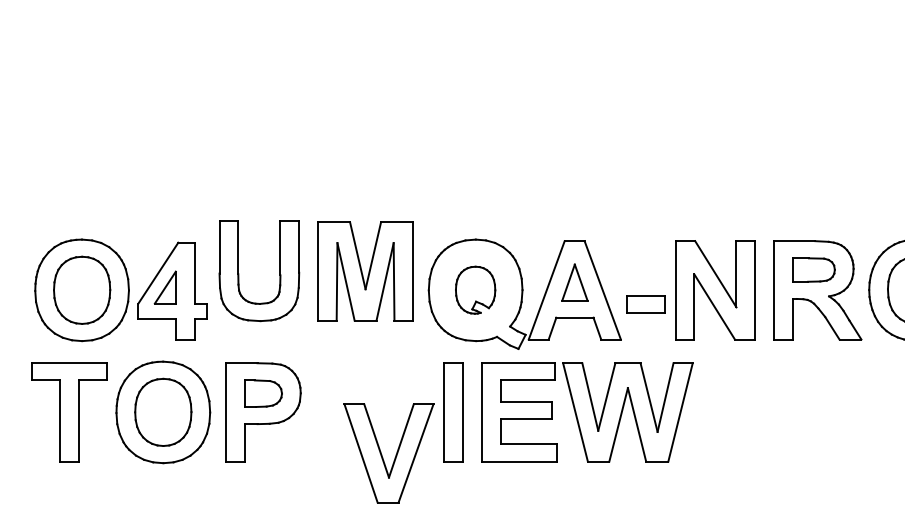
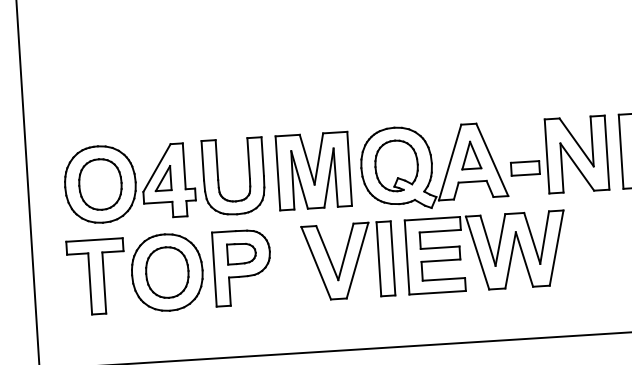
part: (279, 271) -> (249, 176), moved
part: (365, 271) -> (313, 171), moved
part: (475, 289) -> (396, 165), size x1.43
part: (382, 454) -> (332, 263), moved

